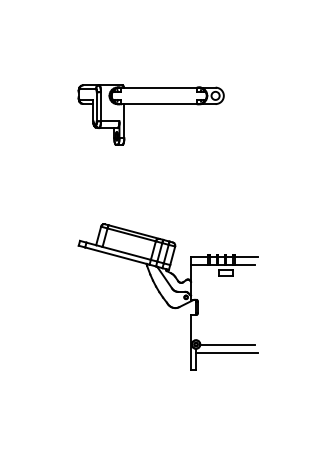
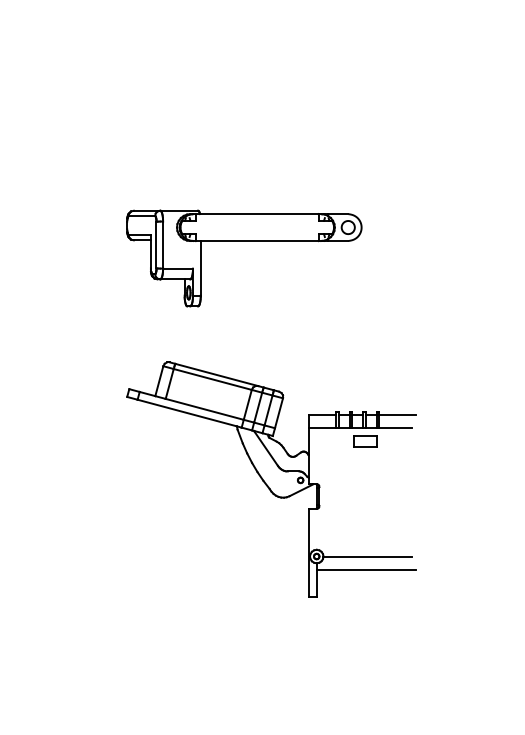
part: (150, 104) -> (243, 241), moved

